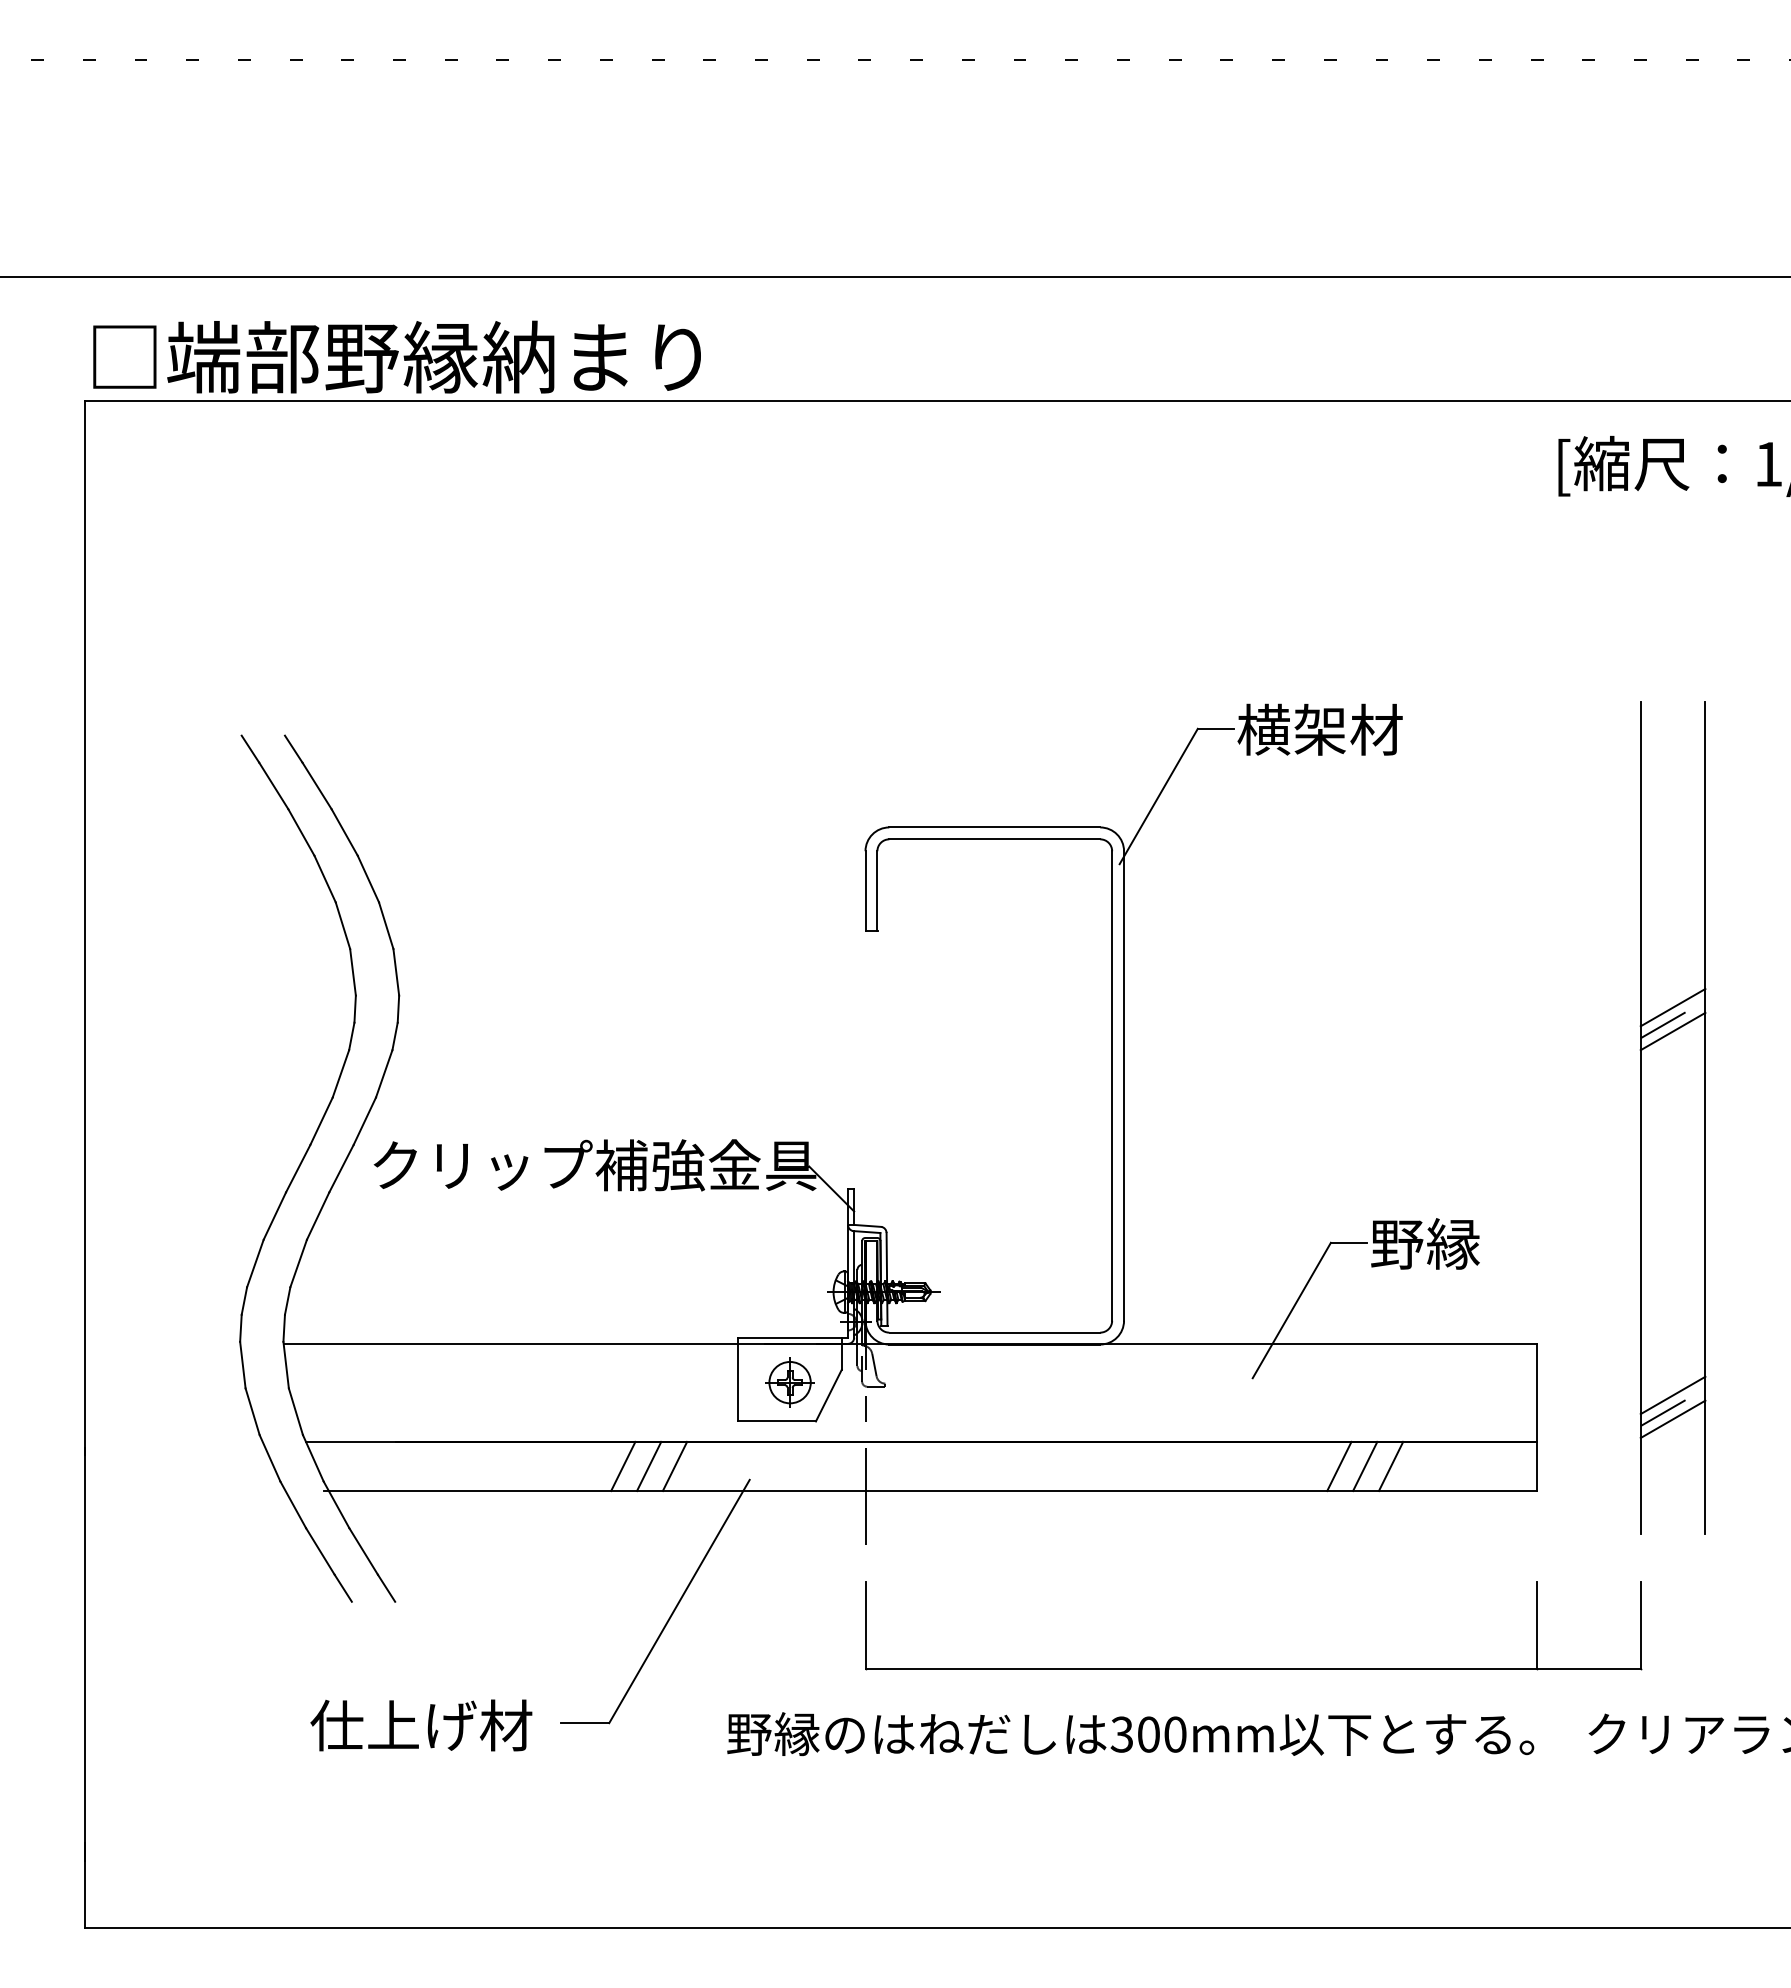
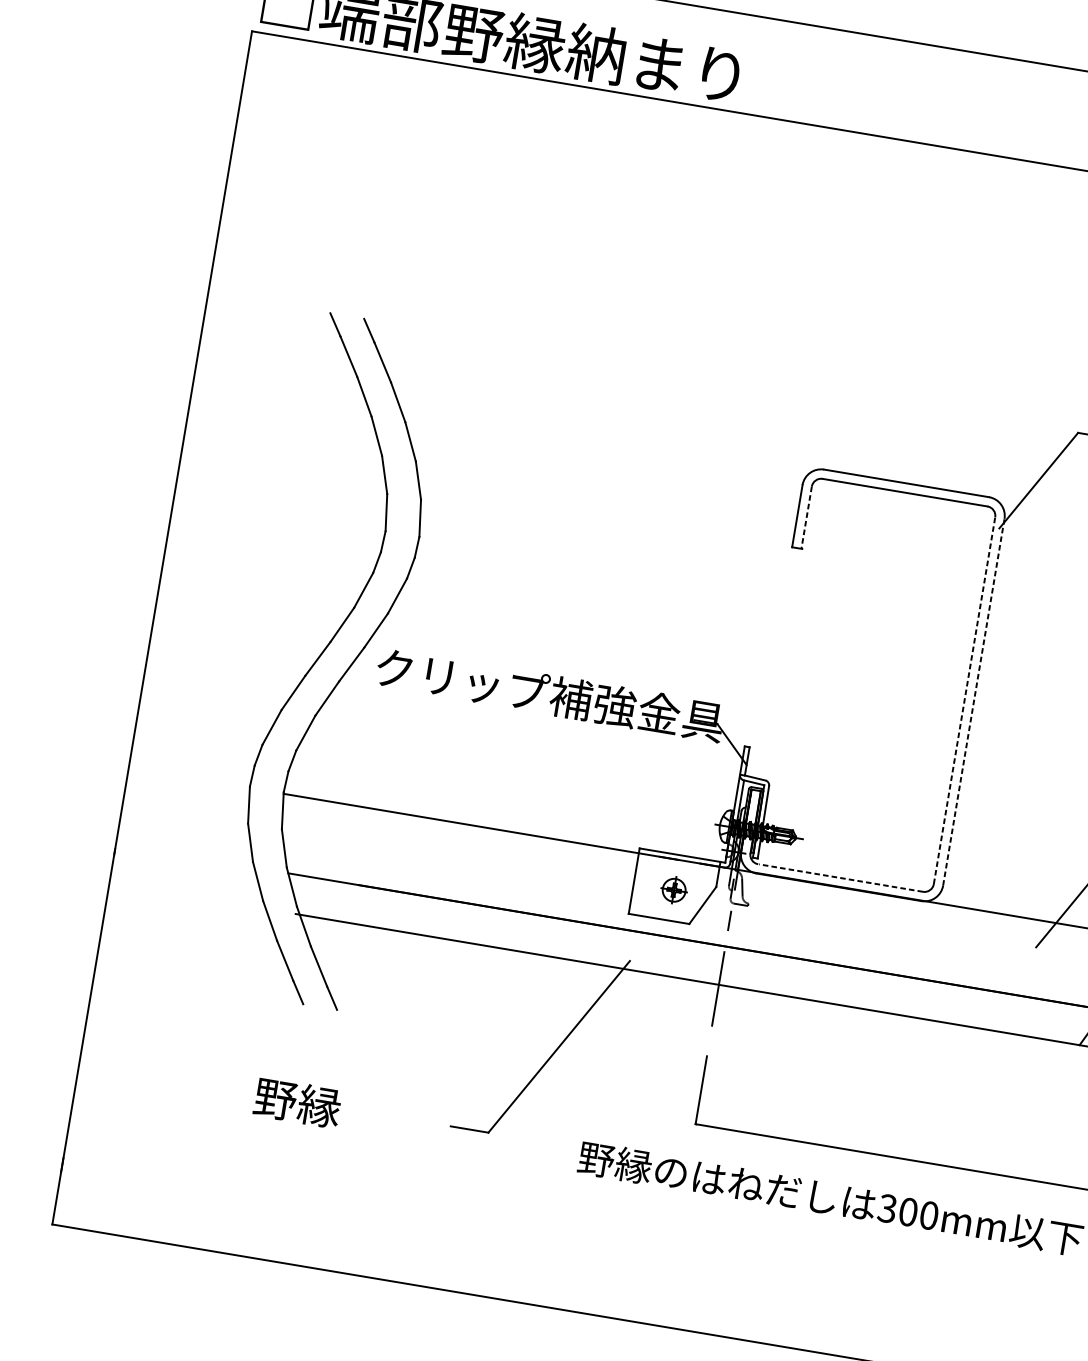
line: (877, 891) -> (806, 518), solid -> dashed
line: (1112, 1086) -> (964, 701), solid -> dashed
line: (1124, 1086) -> (974, 702), solid -> dashed
line: (995, 1332) -> (841, 878), solid -> dashed
part: (789, 1382) -> (673, 890), size x0.7
line: (623, 1466) -> (533, 934), removed
line: (649, 1466) -> (553, 937), removed
line: (674, 1466) -> (572, 940), removed
text: (421, 1725) -> (341, 1109), 仕上げ材 -> 野縁

